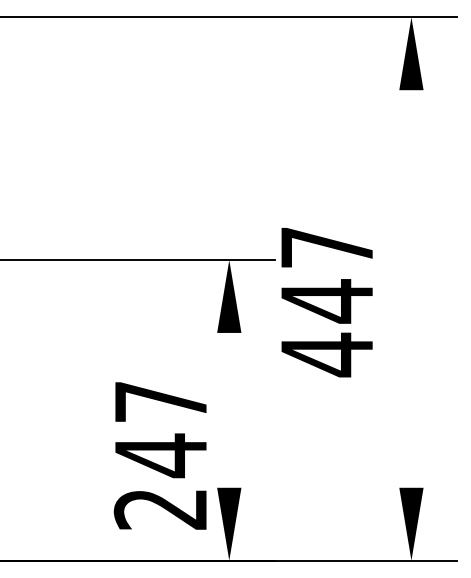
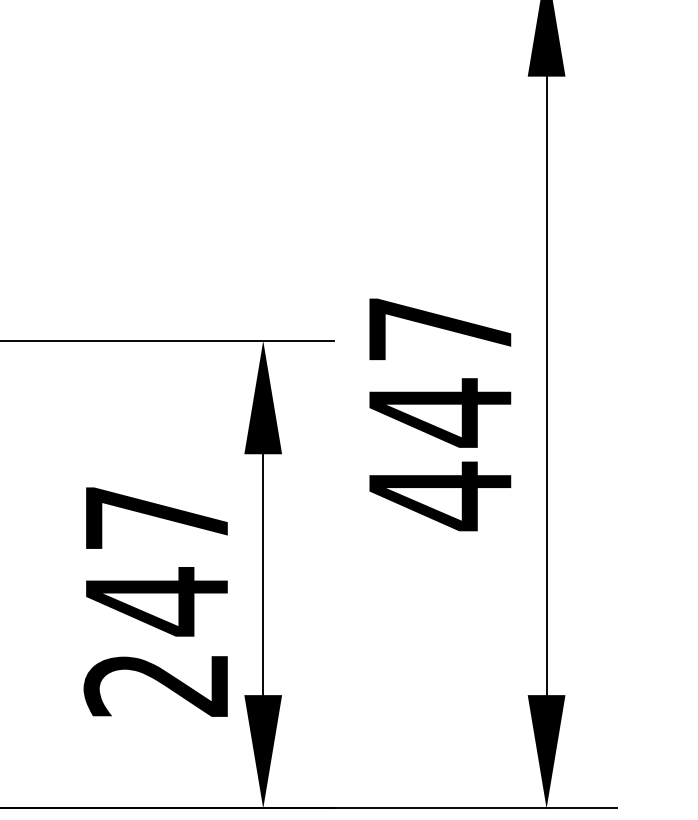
line: (411, 288) -> (546, 385), added
text: (326, 302) -> (439, 414), moved
line: (229, 409) -> (263, 573), added
text: (159, 455) -> (154, 601), moved

